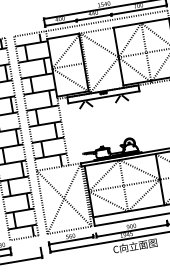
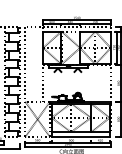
hatch: (41, 100) -> (34, 64), removed

